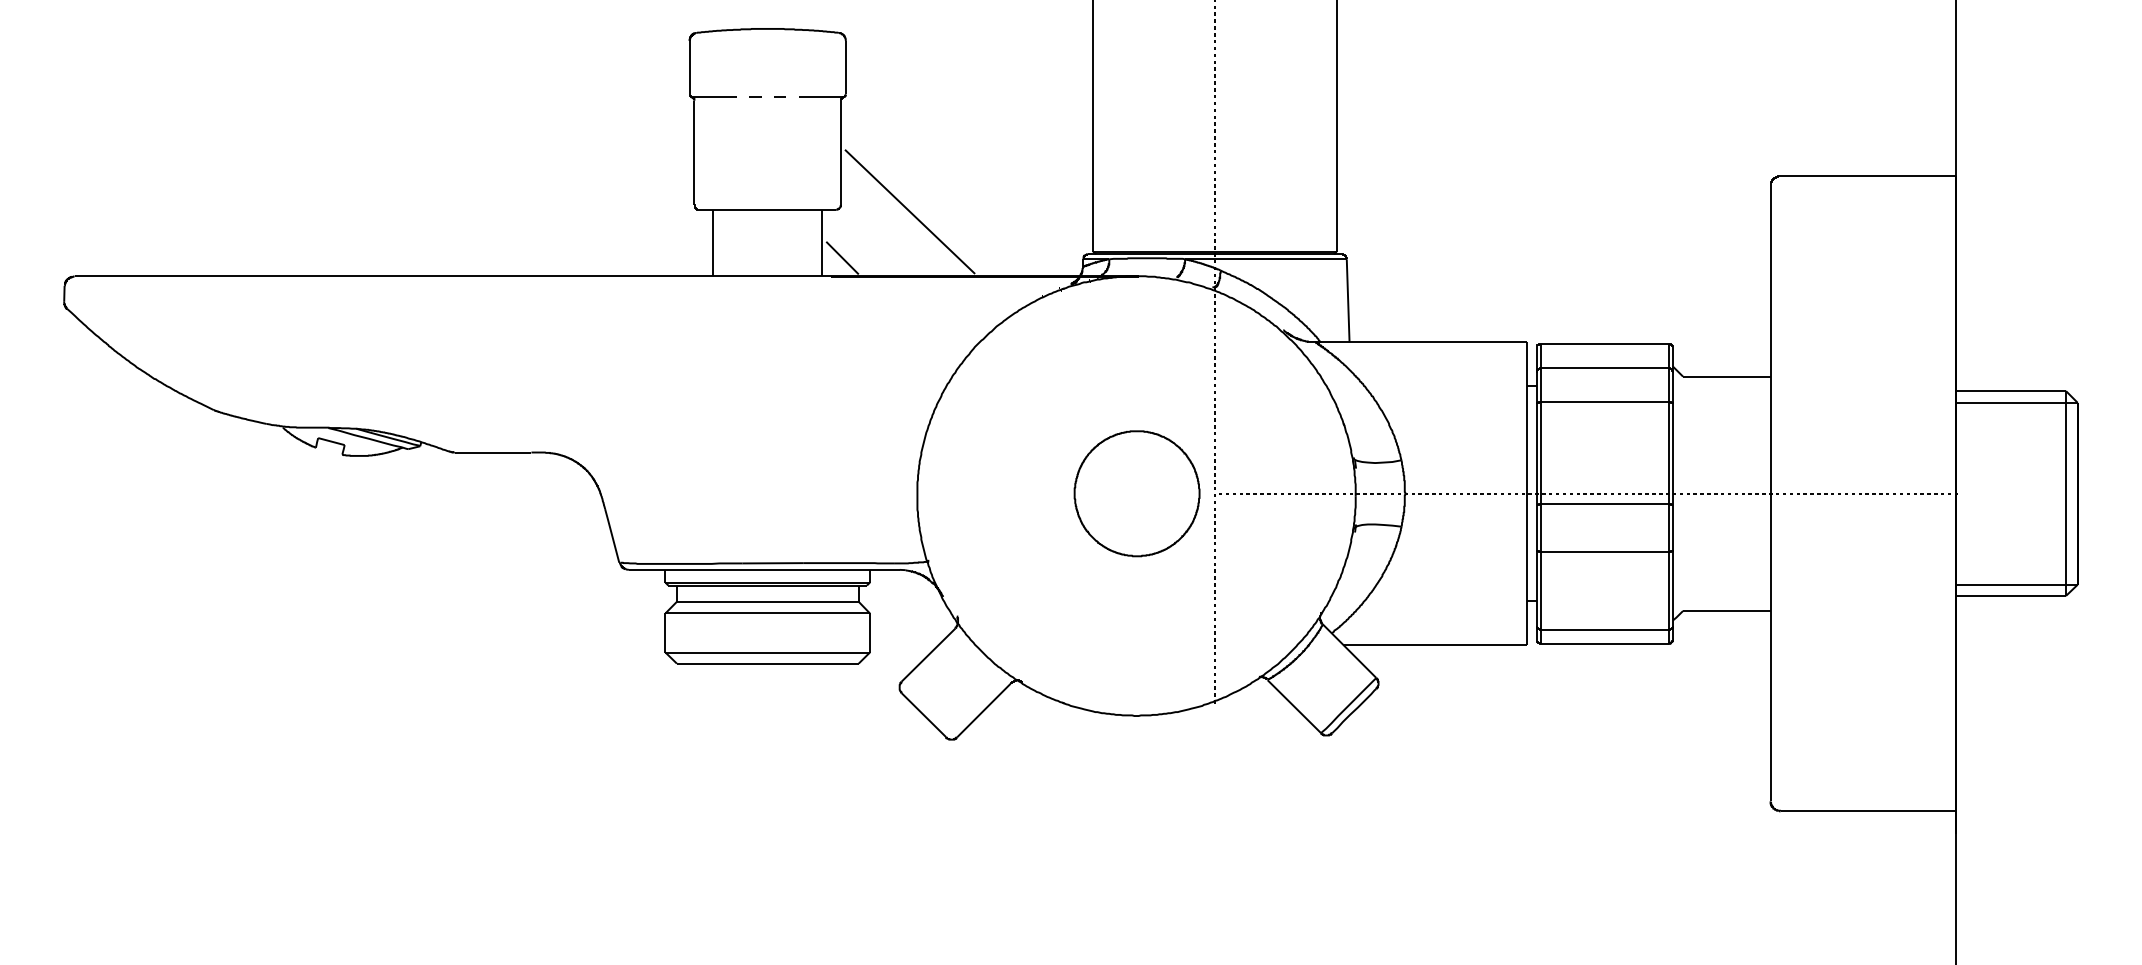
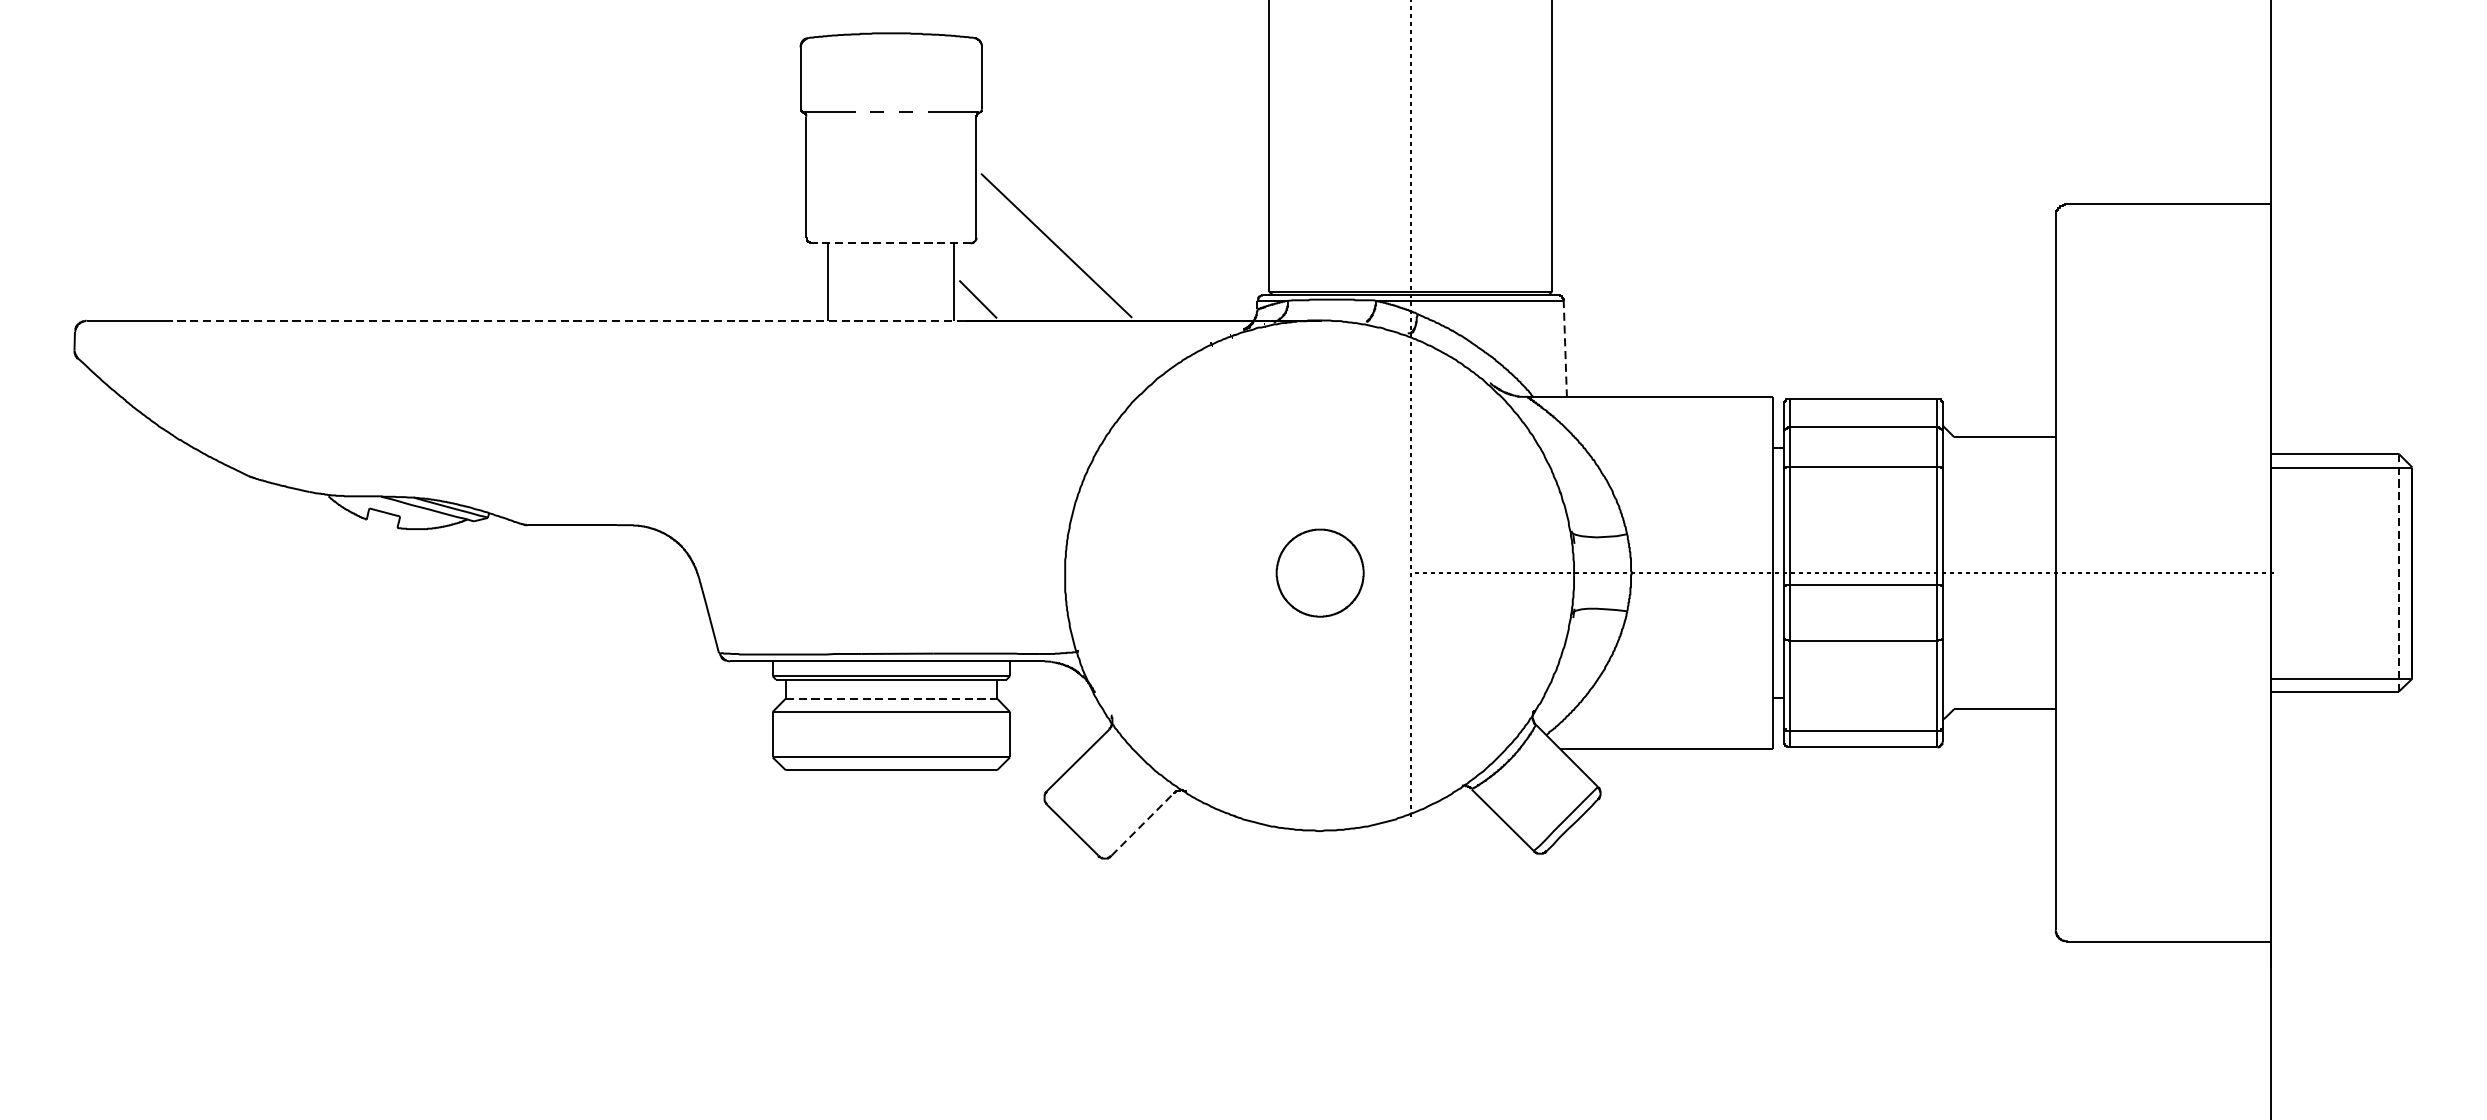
line: (767, 209) -> (891, 243), solid -> dashed
line: (486, 276) -> (564, 320), solid -> dashed
line: (1348, 300) -> (1565, 348), solid -> dashed
part: (1136, 493) -> (1319, 572), size x0.6
line: (2066, 494) -> (2399, 573), solid -> dashed
line: (767, 601) -> (891, 698), solid -> dashed
line: (984, 710) -> (1143, 824), solid -> dashed

